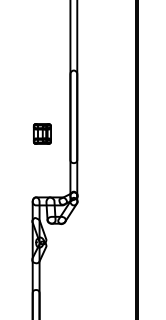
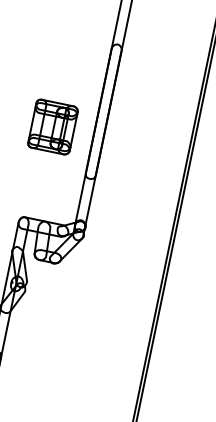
part: (42, 133) -> (53, 126), size x1.67

